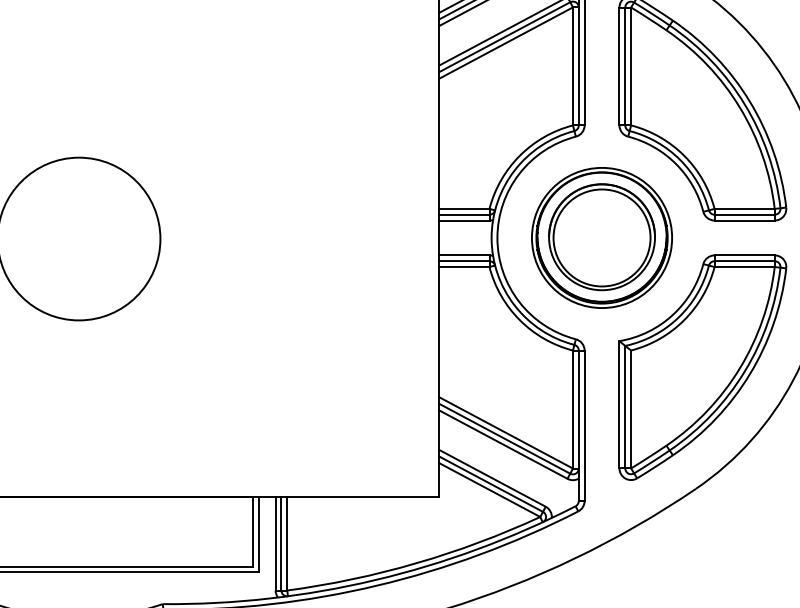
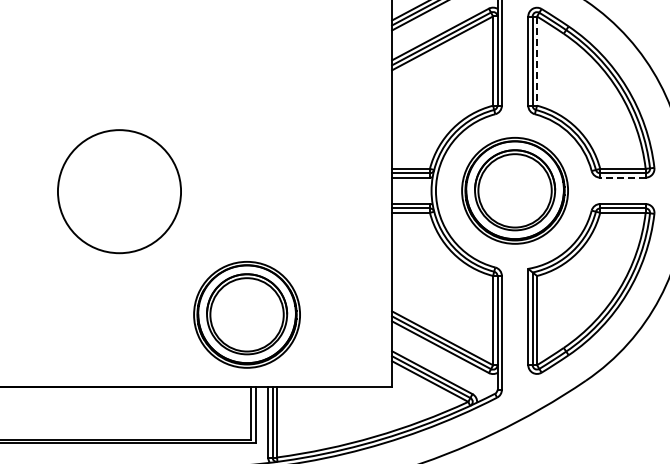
line: (631, 66) -> (537, 61), solid -> dashed
line: (744, 220) -> (622, 177), solid -> dashed
part: (246, 401) -> (246, 314), added

